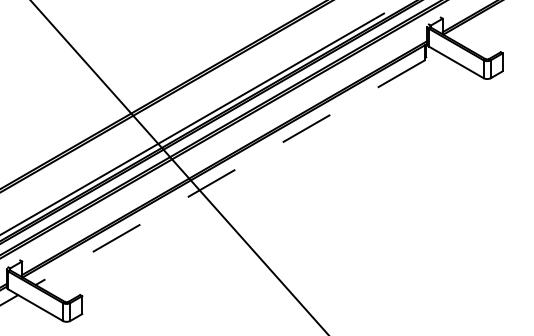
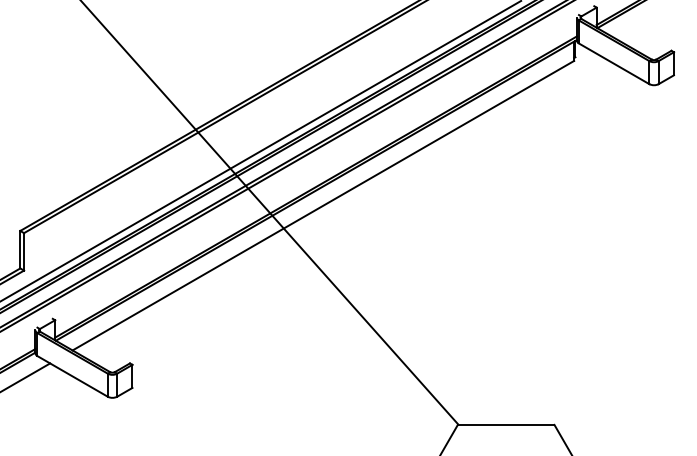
line: (230, 172) -> (323, 205), dashed -> solid

